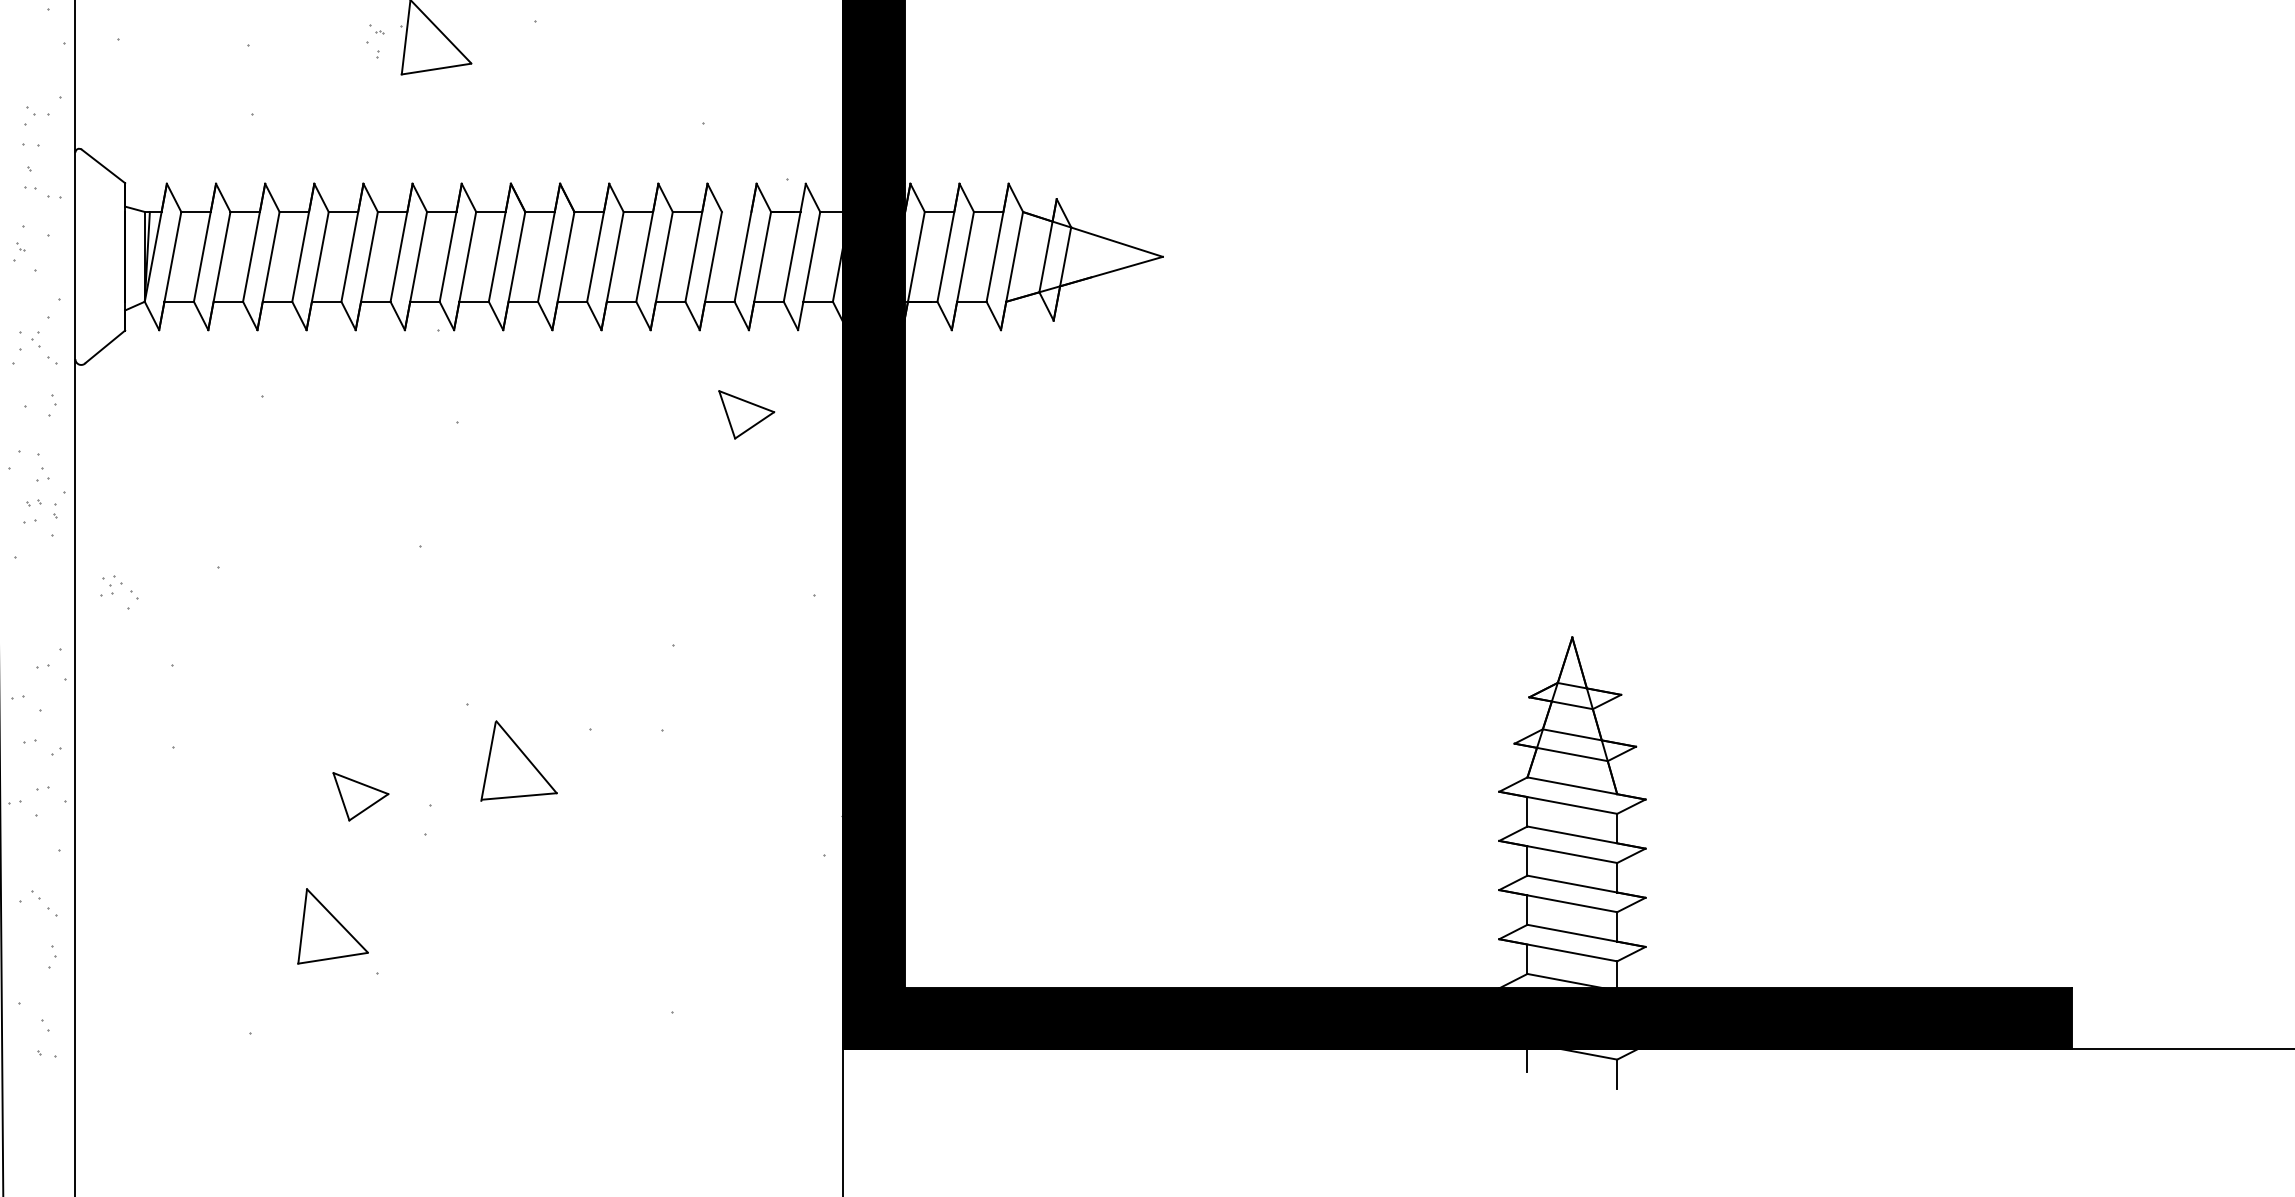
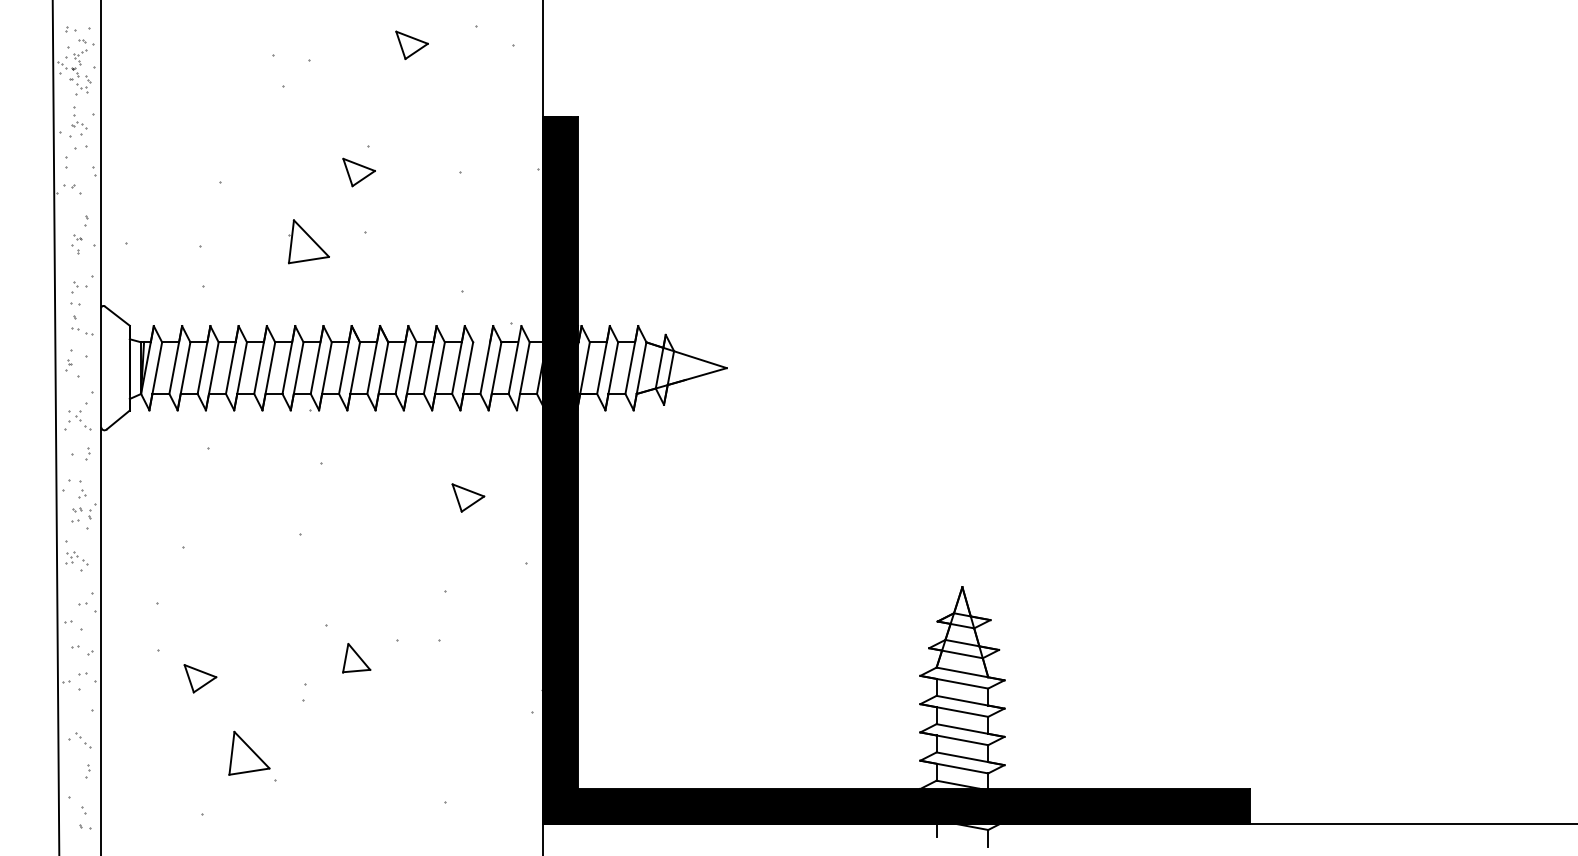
part: (374, 41) -> (76, 244), moved
part: (746, 413) -> (468, 497), moved
part: (119, 592) -> (76, 561), moved
part: (519, 761) -> (356, 658), size x0.62
part: (360, 796) -> (200, 678), moved

